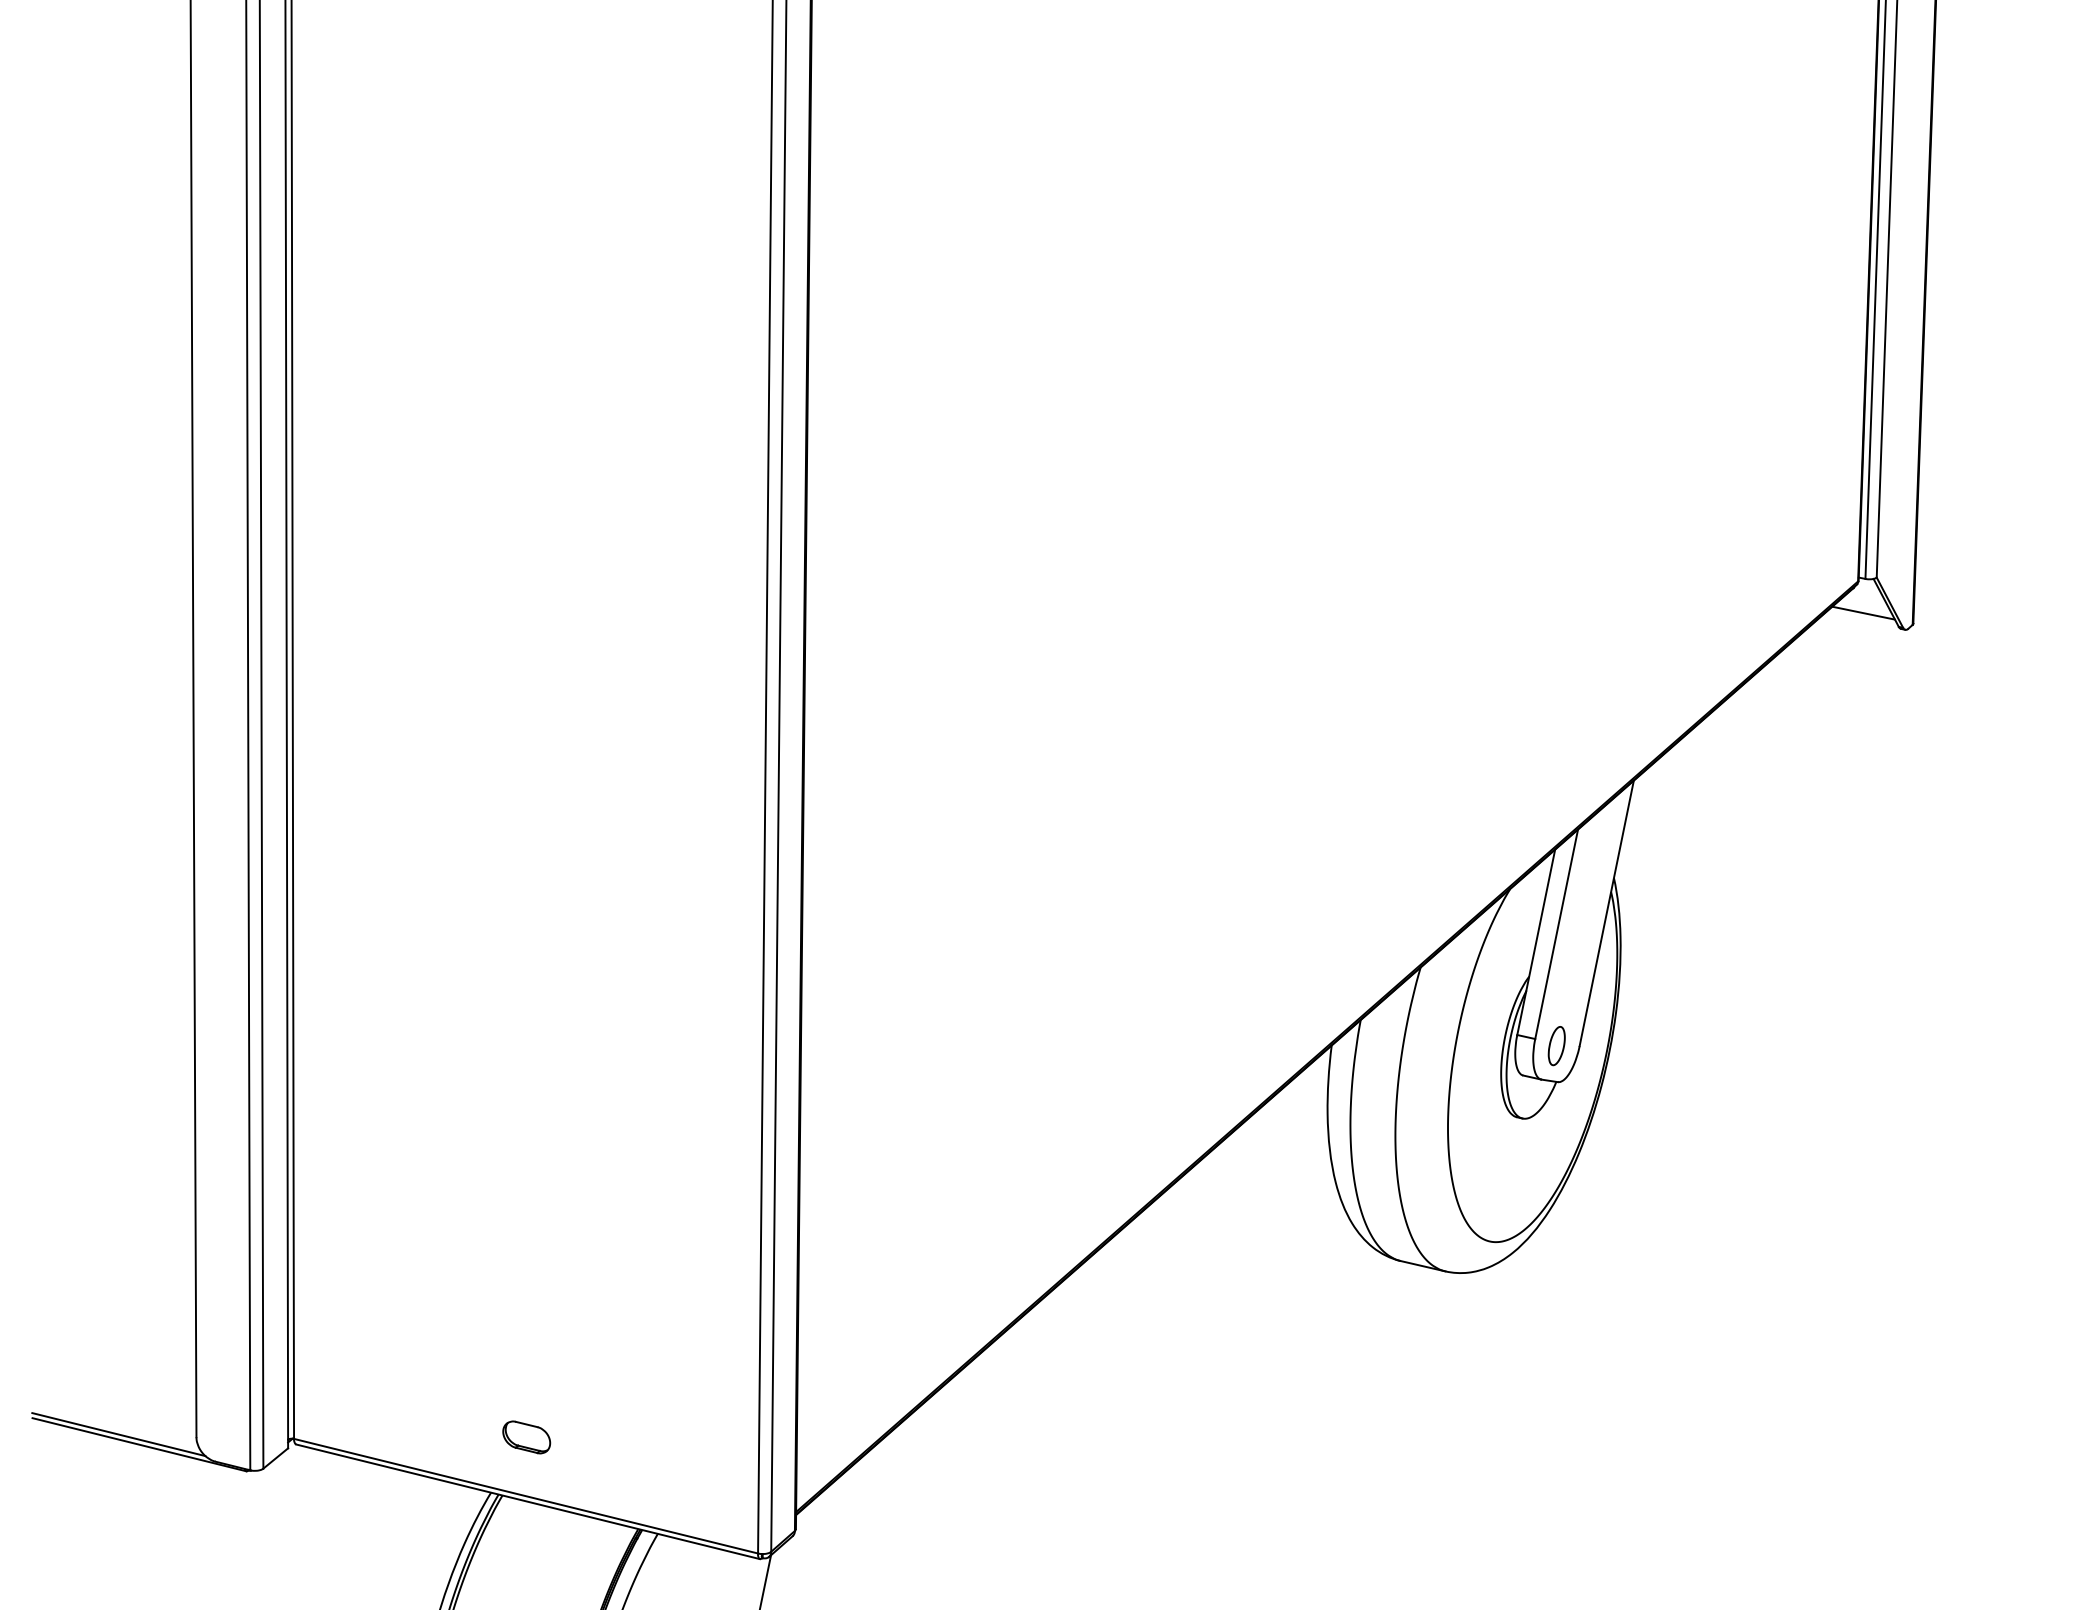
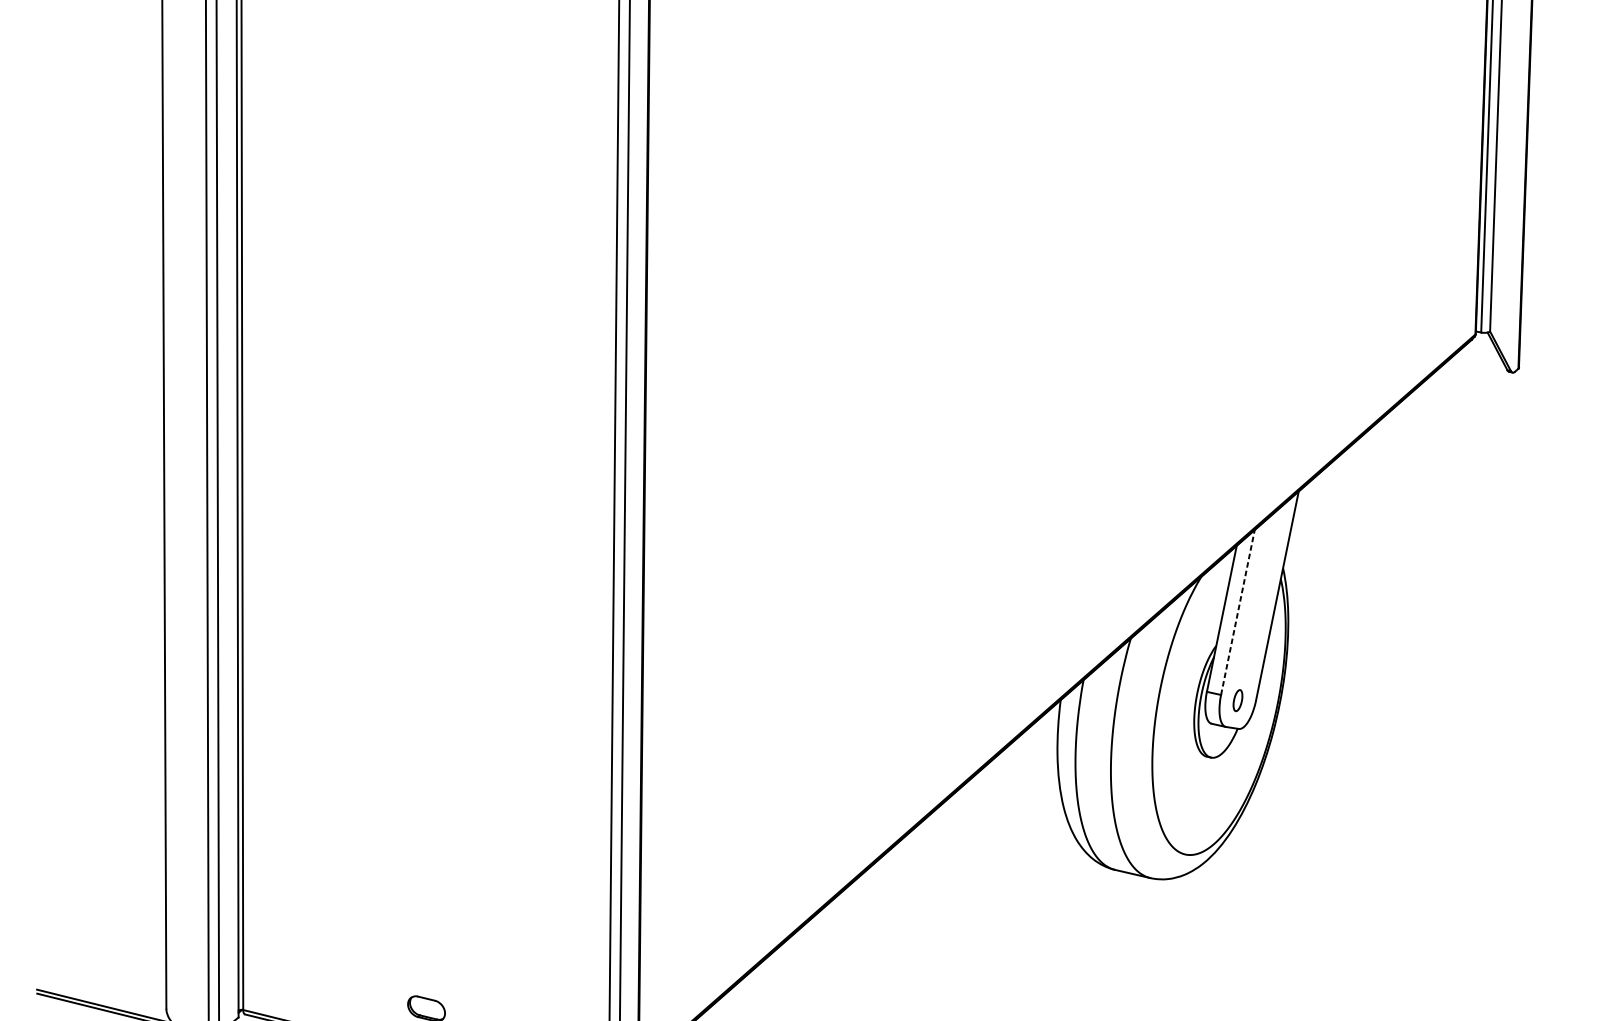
line: (1863, 612) -> (1479, 358), removed
line: (1556, 934) -> (1237, 612), solid -> dashed
part: (1556, 1046) -> (1237, 700), size x0.7

